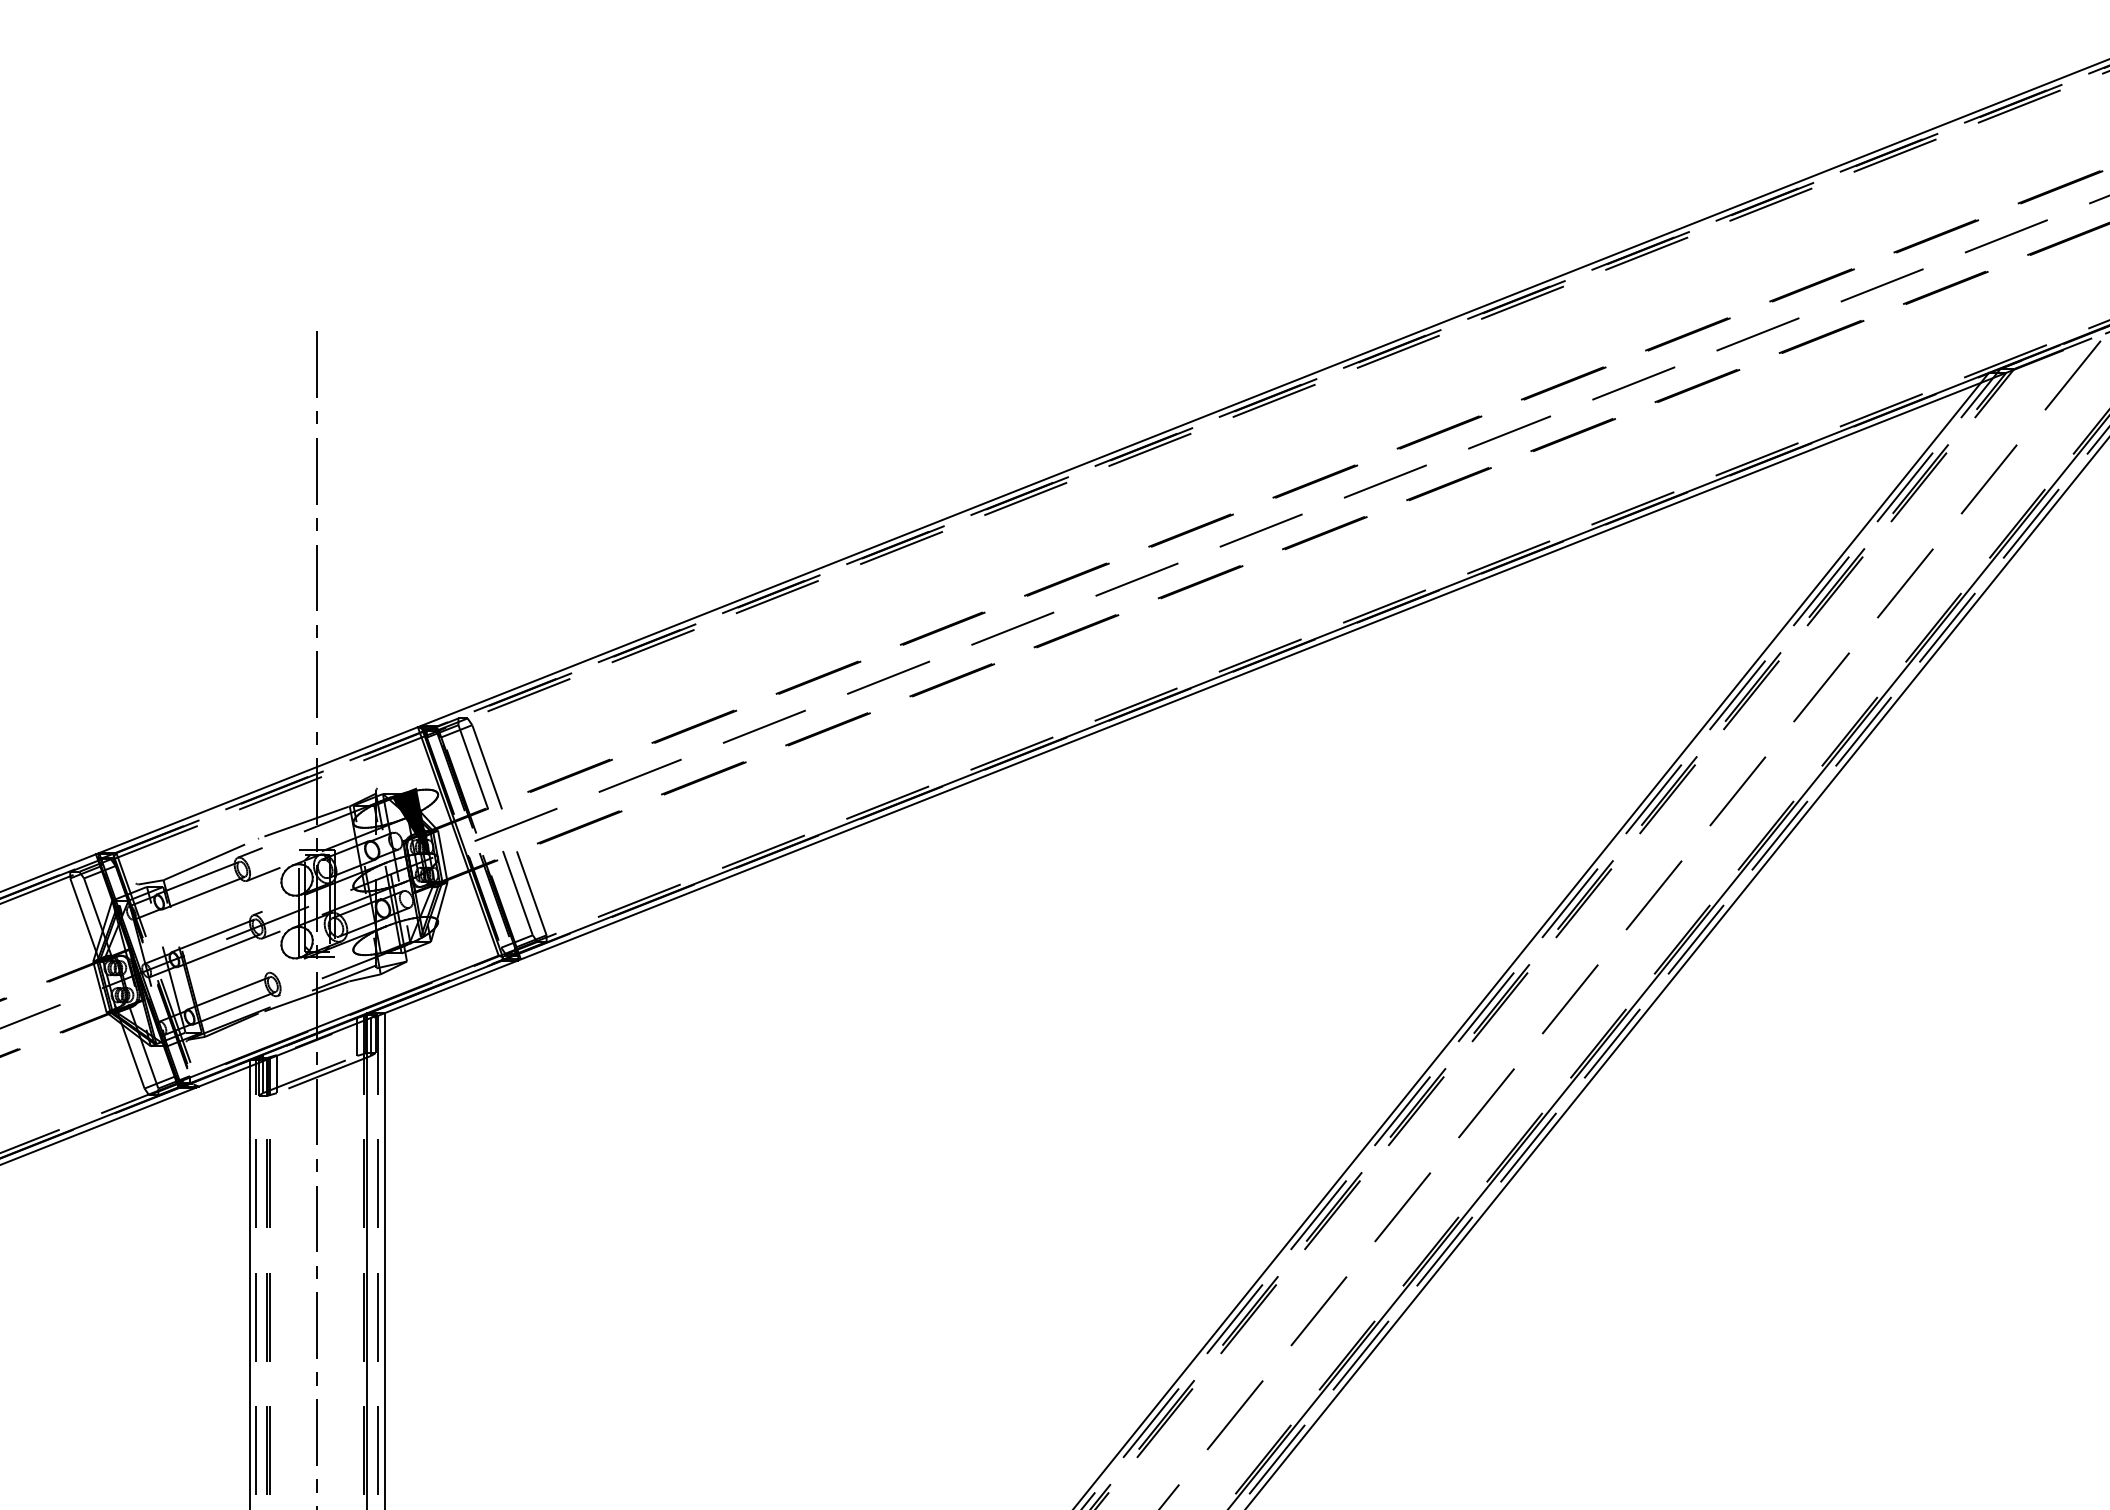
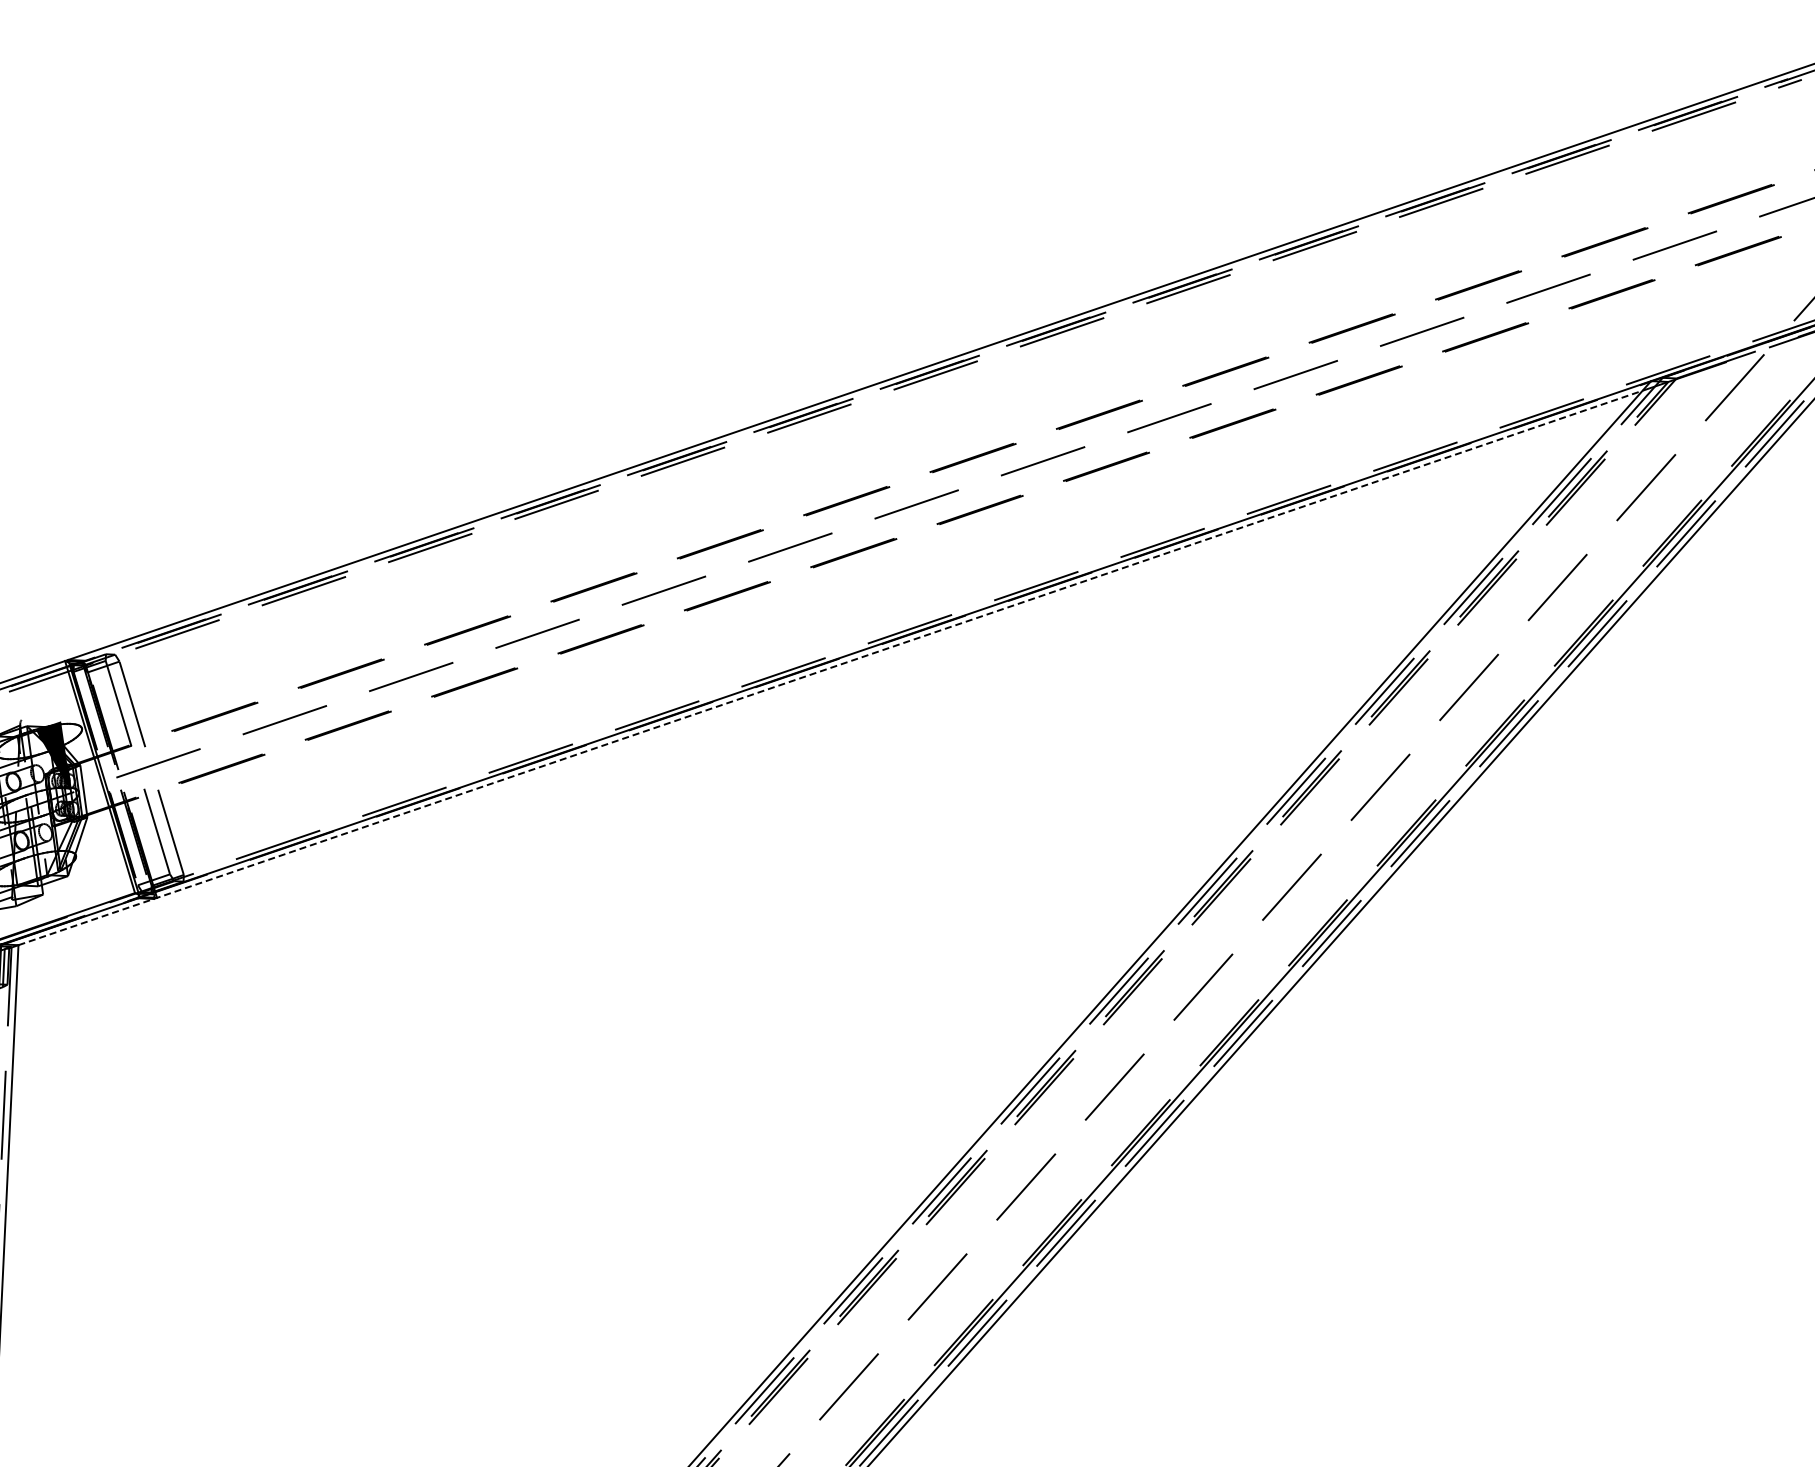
line: (1183, 697) -> (831, 667), solid -> dashed

